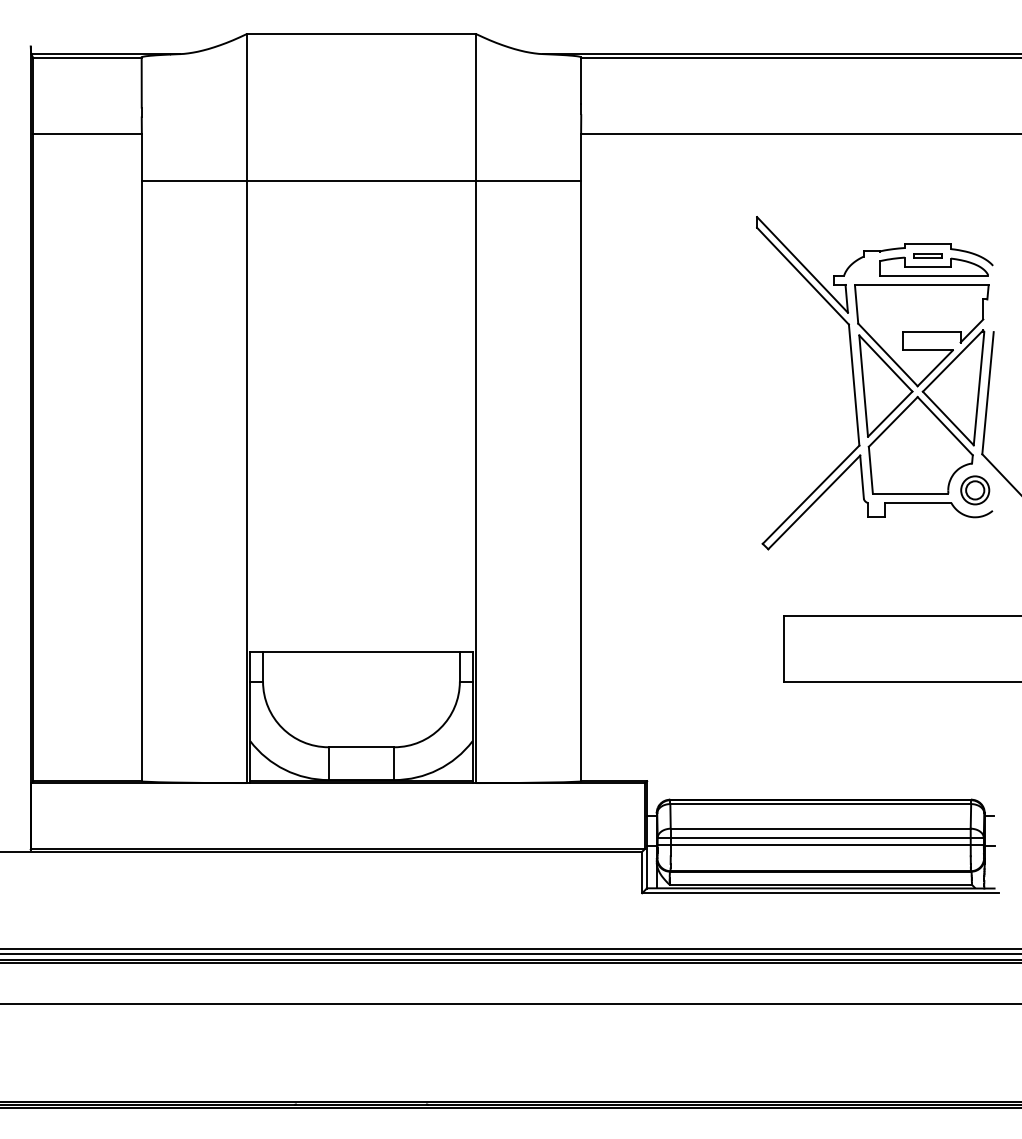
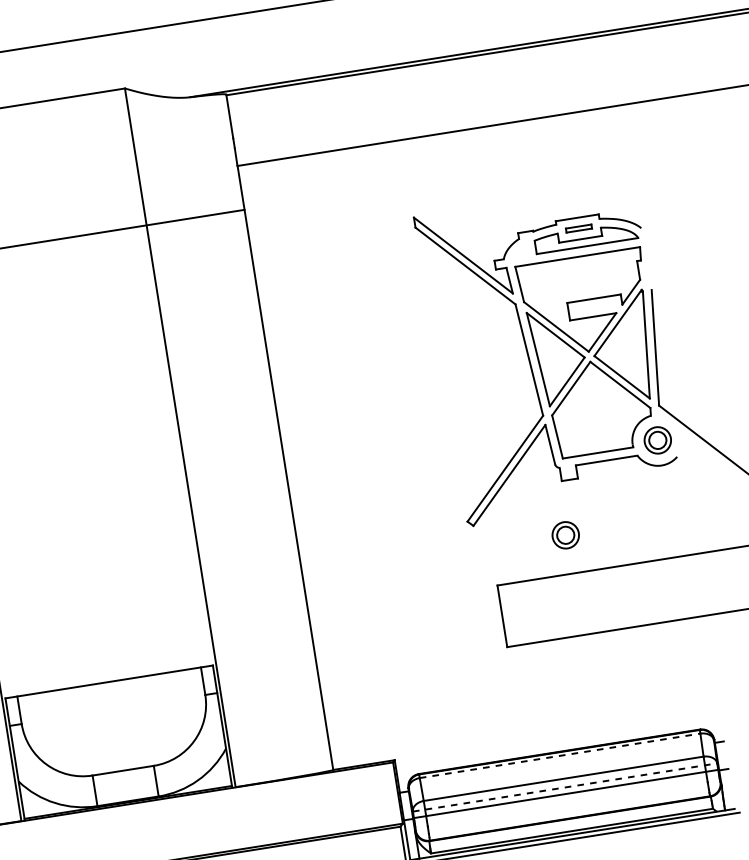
part: (863, 574) -> (566, 535), added
line: (821, 804) -> (560, 756), solid -> dashed
line: (821, 838) -> (565, 787), solid -> dashed

